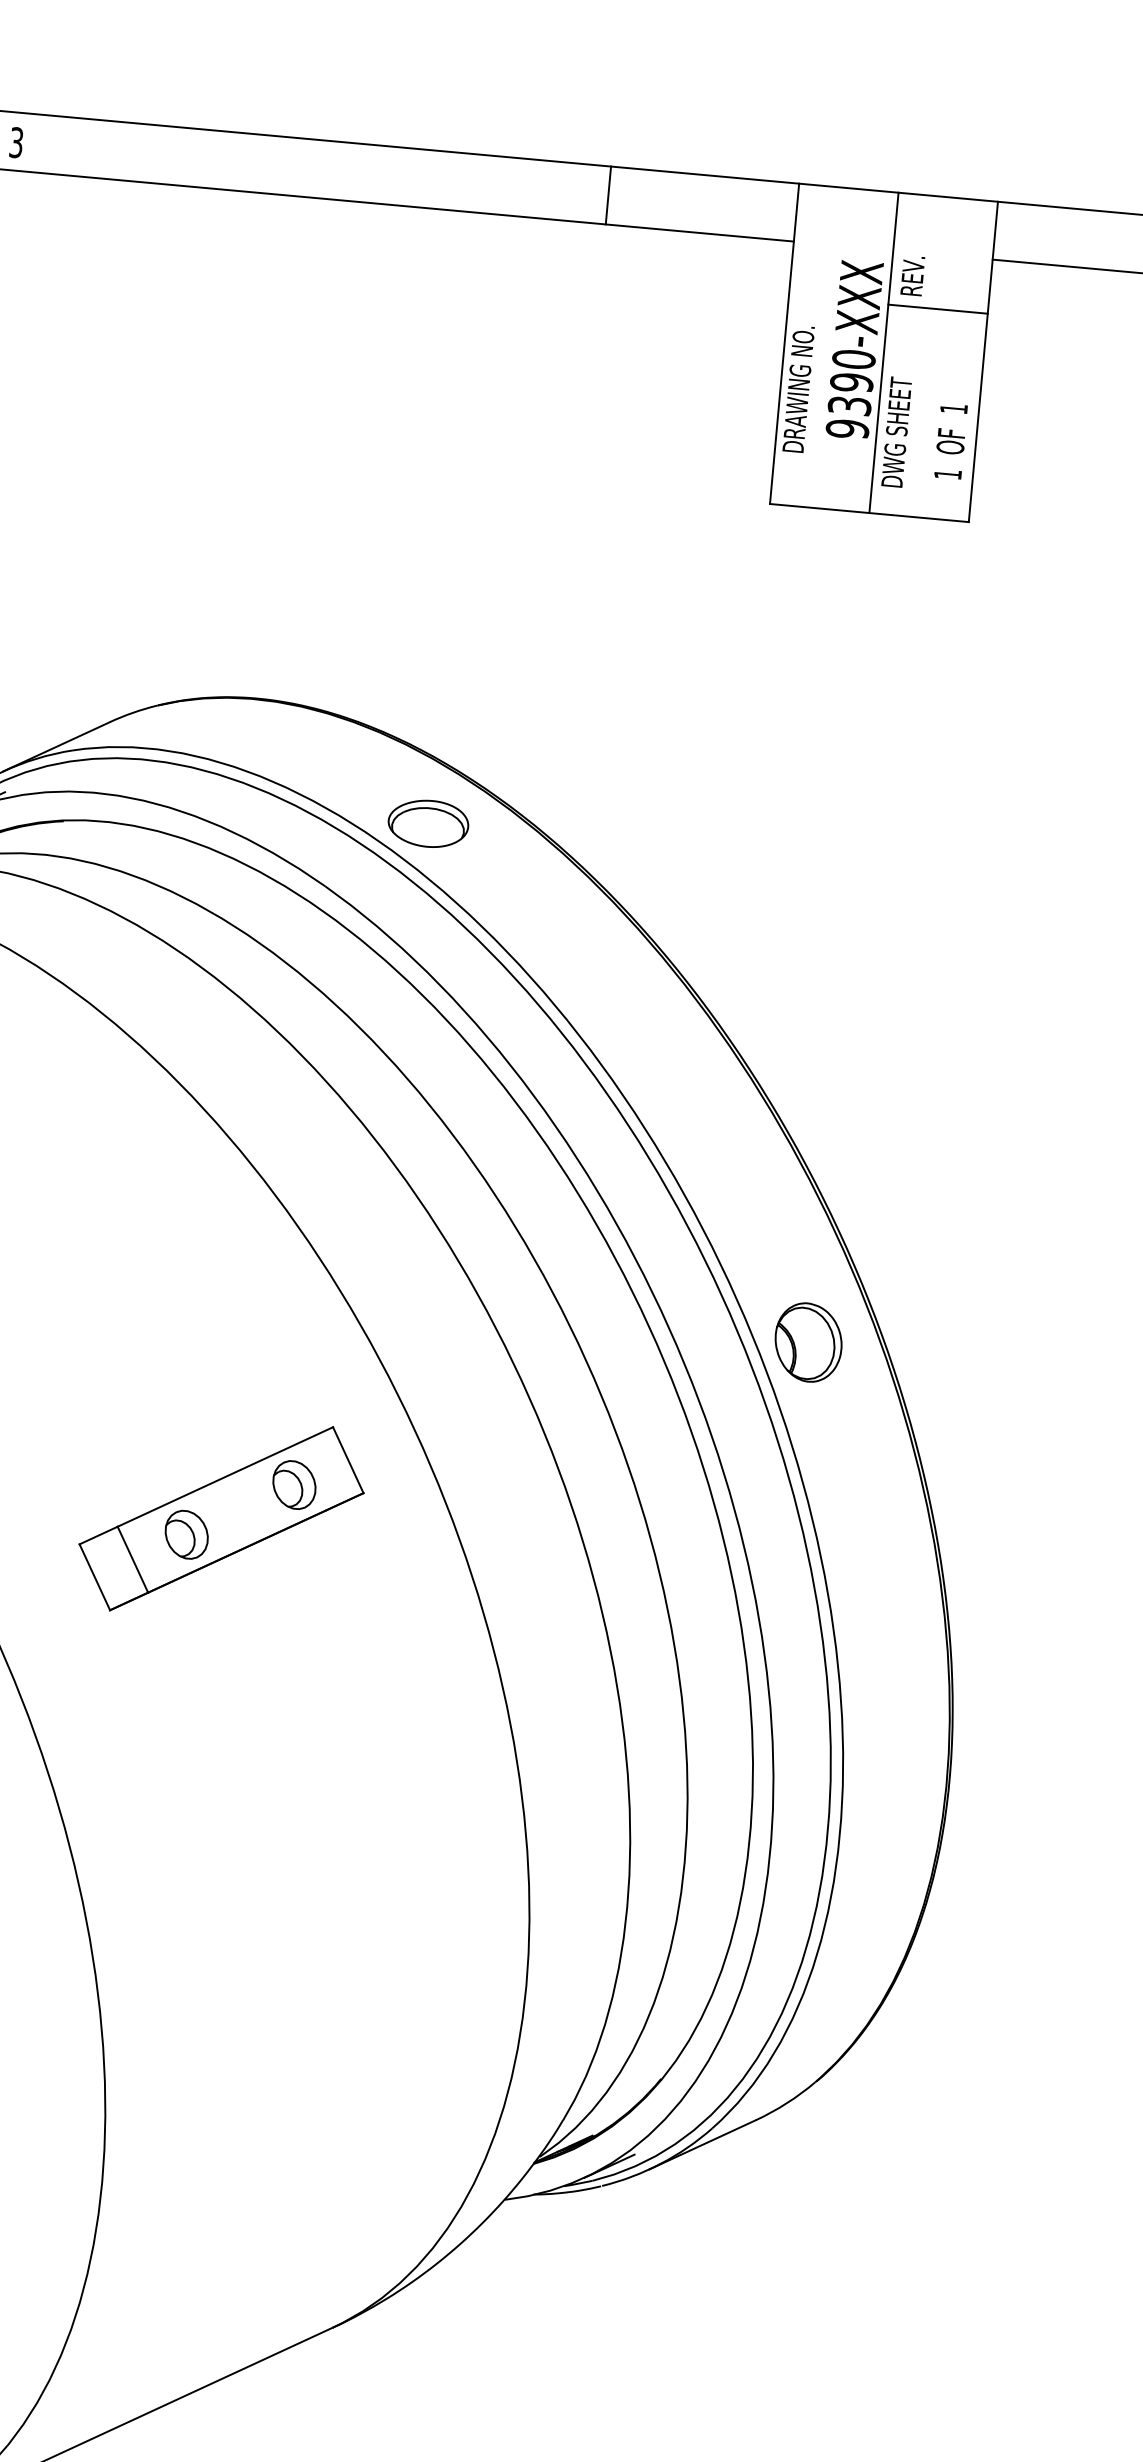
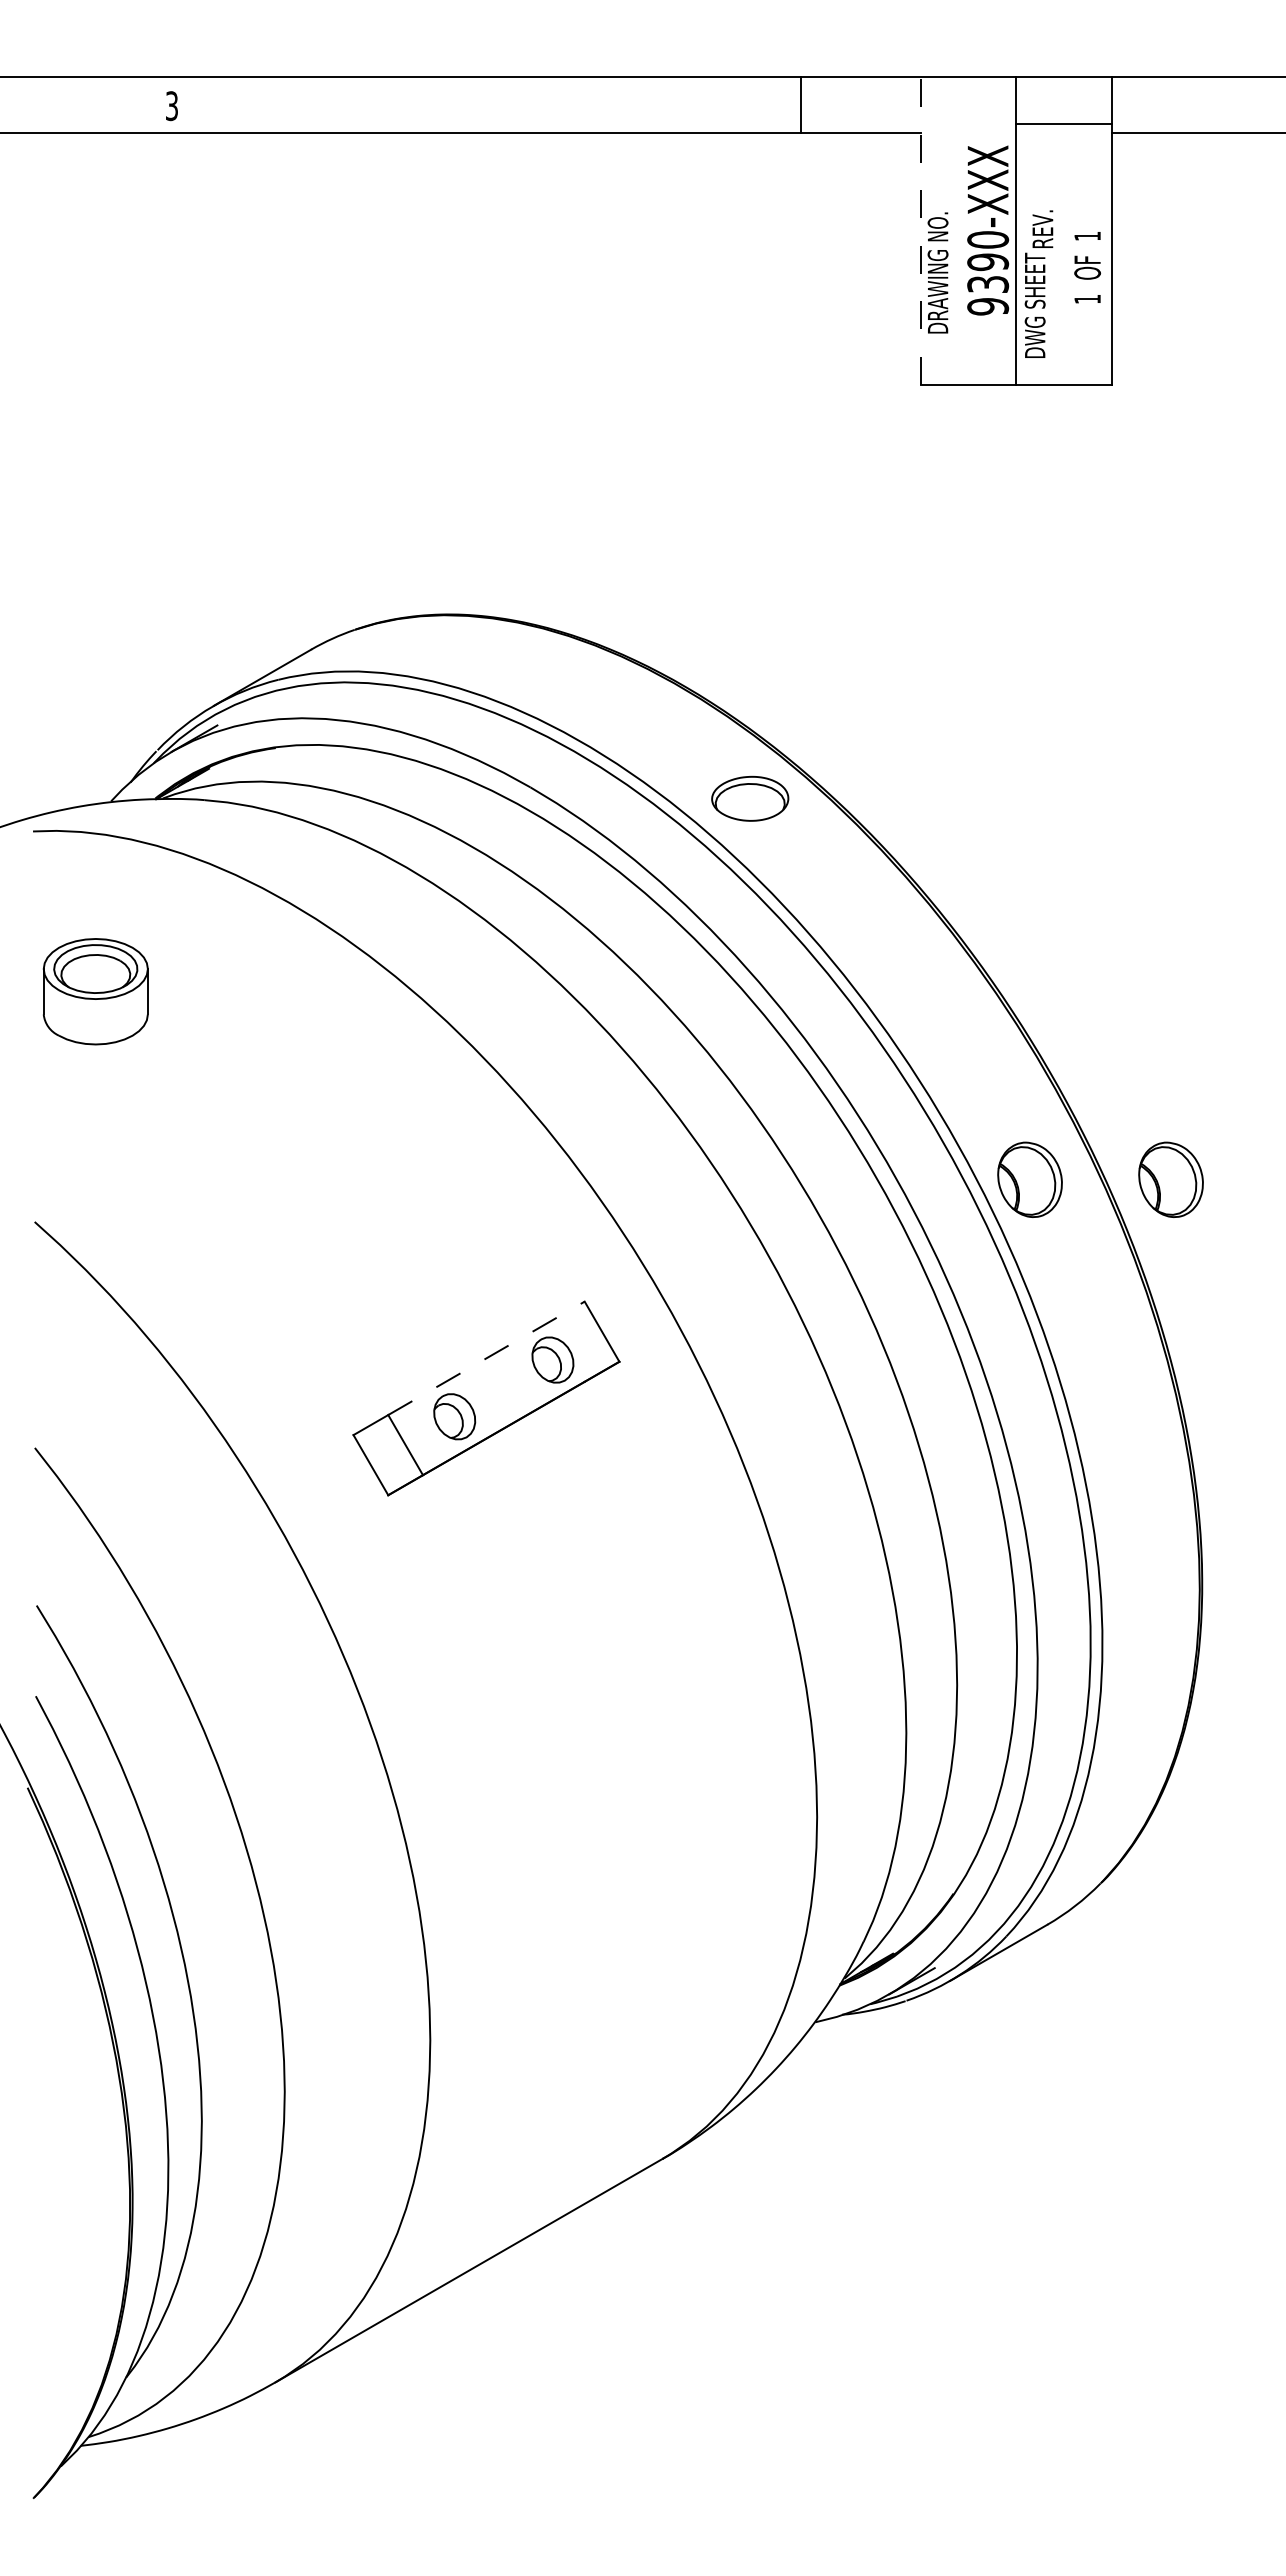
line: (608, 194) -> (801, 104), moved
text: (912, 275) -> (1042, 228), moved
line: (937, 308) -> (1063, 123), moved
line: (784, 344) -> (920, 231), solid -> dashed
text: (950, 441) -> (1087, 267), moved
part: (428, 823) -> (750, 798), moved
part: (954, 1355) -> (1170, 1179), added
line: (225, 1477) -> (486, 1358), solid -> dashed

